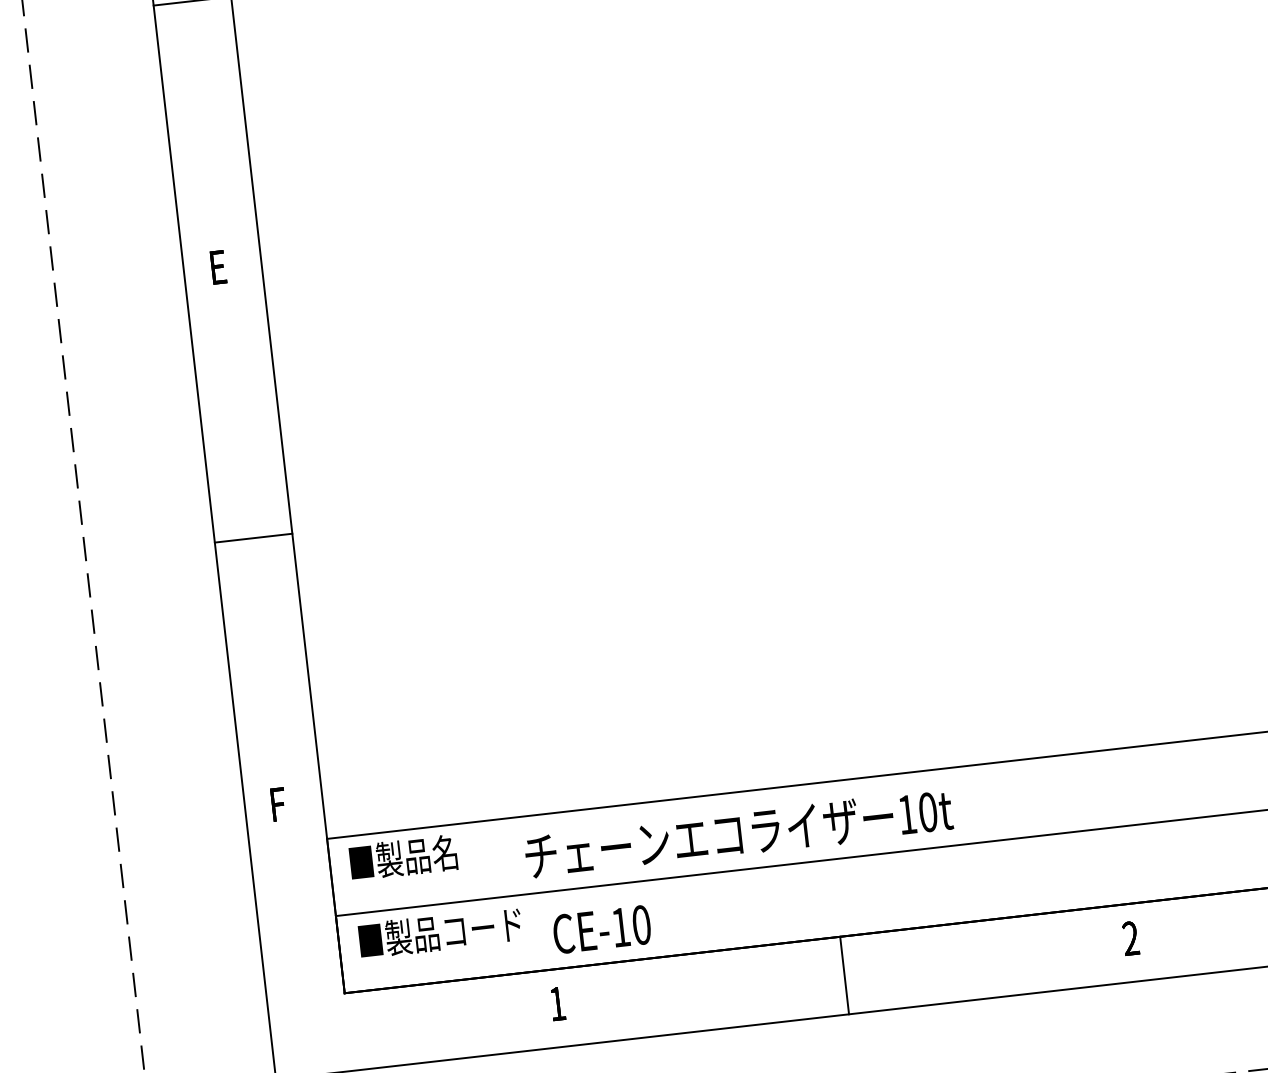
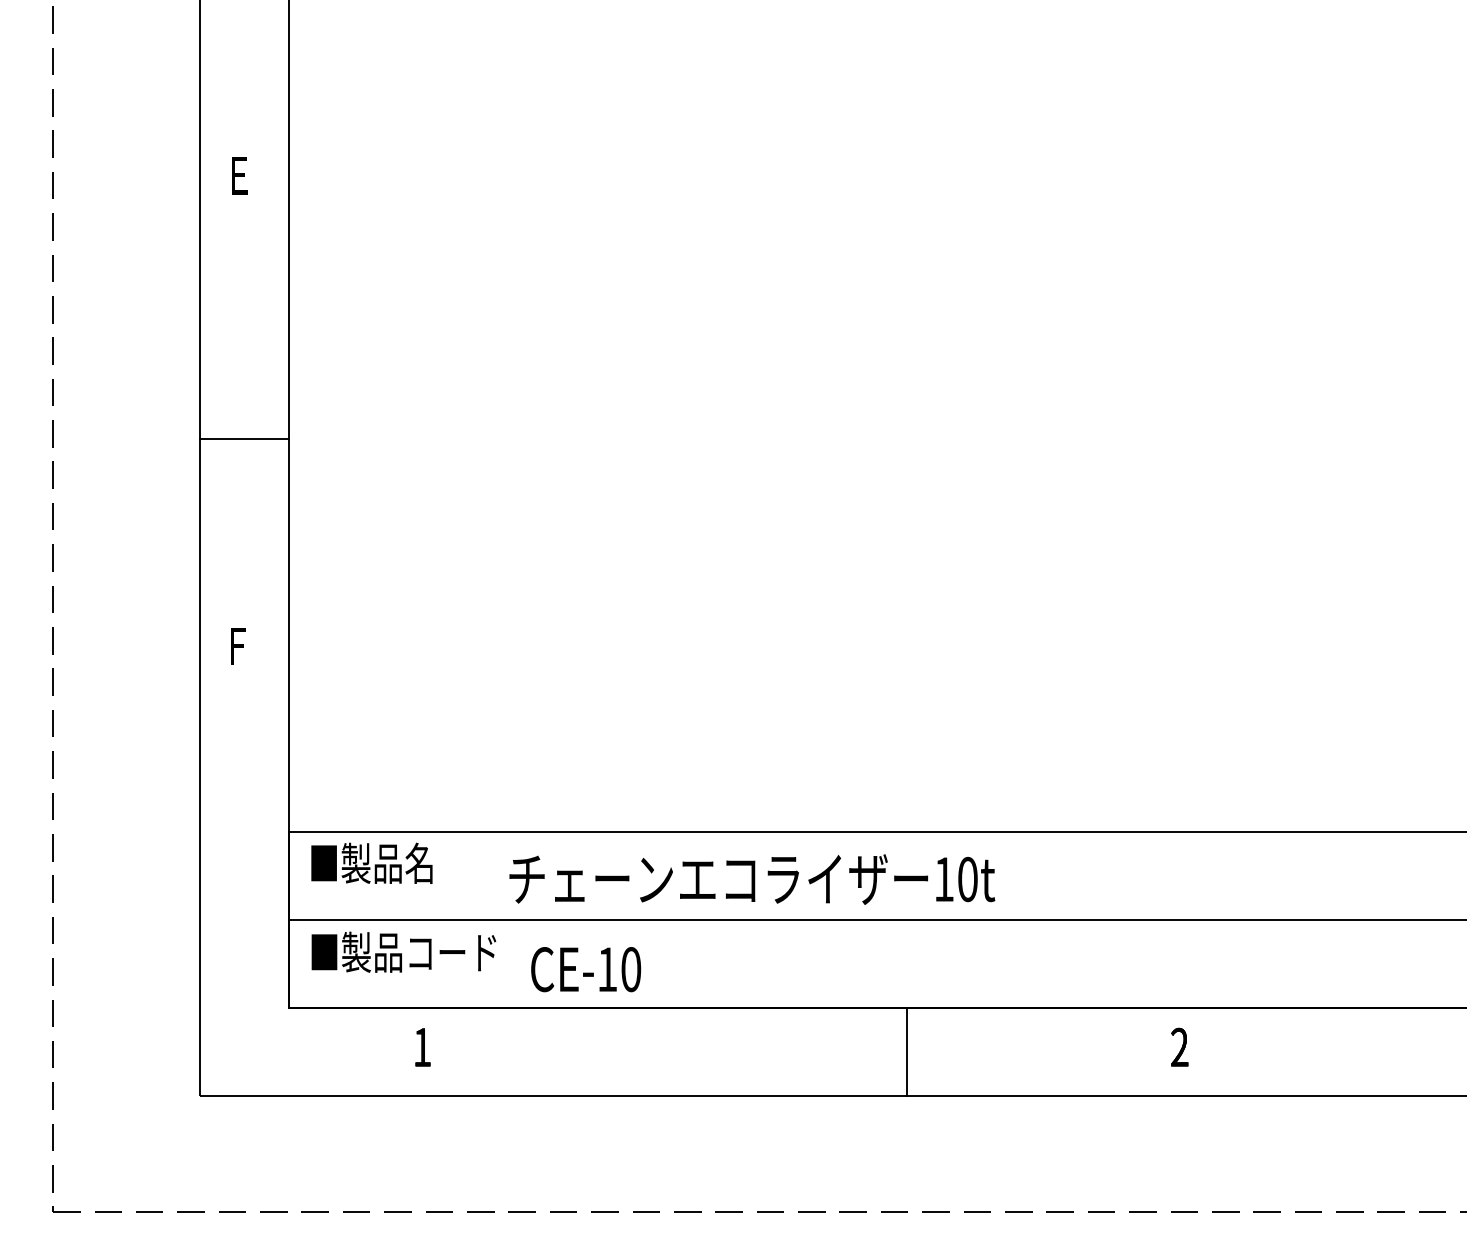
line: (253, 538) -> (244, 438), moved
text: (278, 804) -> (238, 646), moved
line: (845, 975) -> (907, 1052), moved
text: (557, 1003) -> (422, 1047), moved

